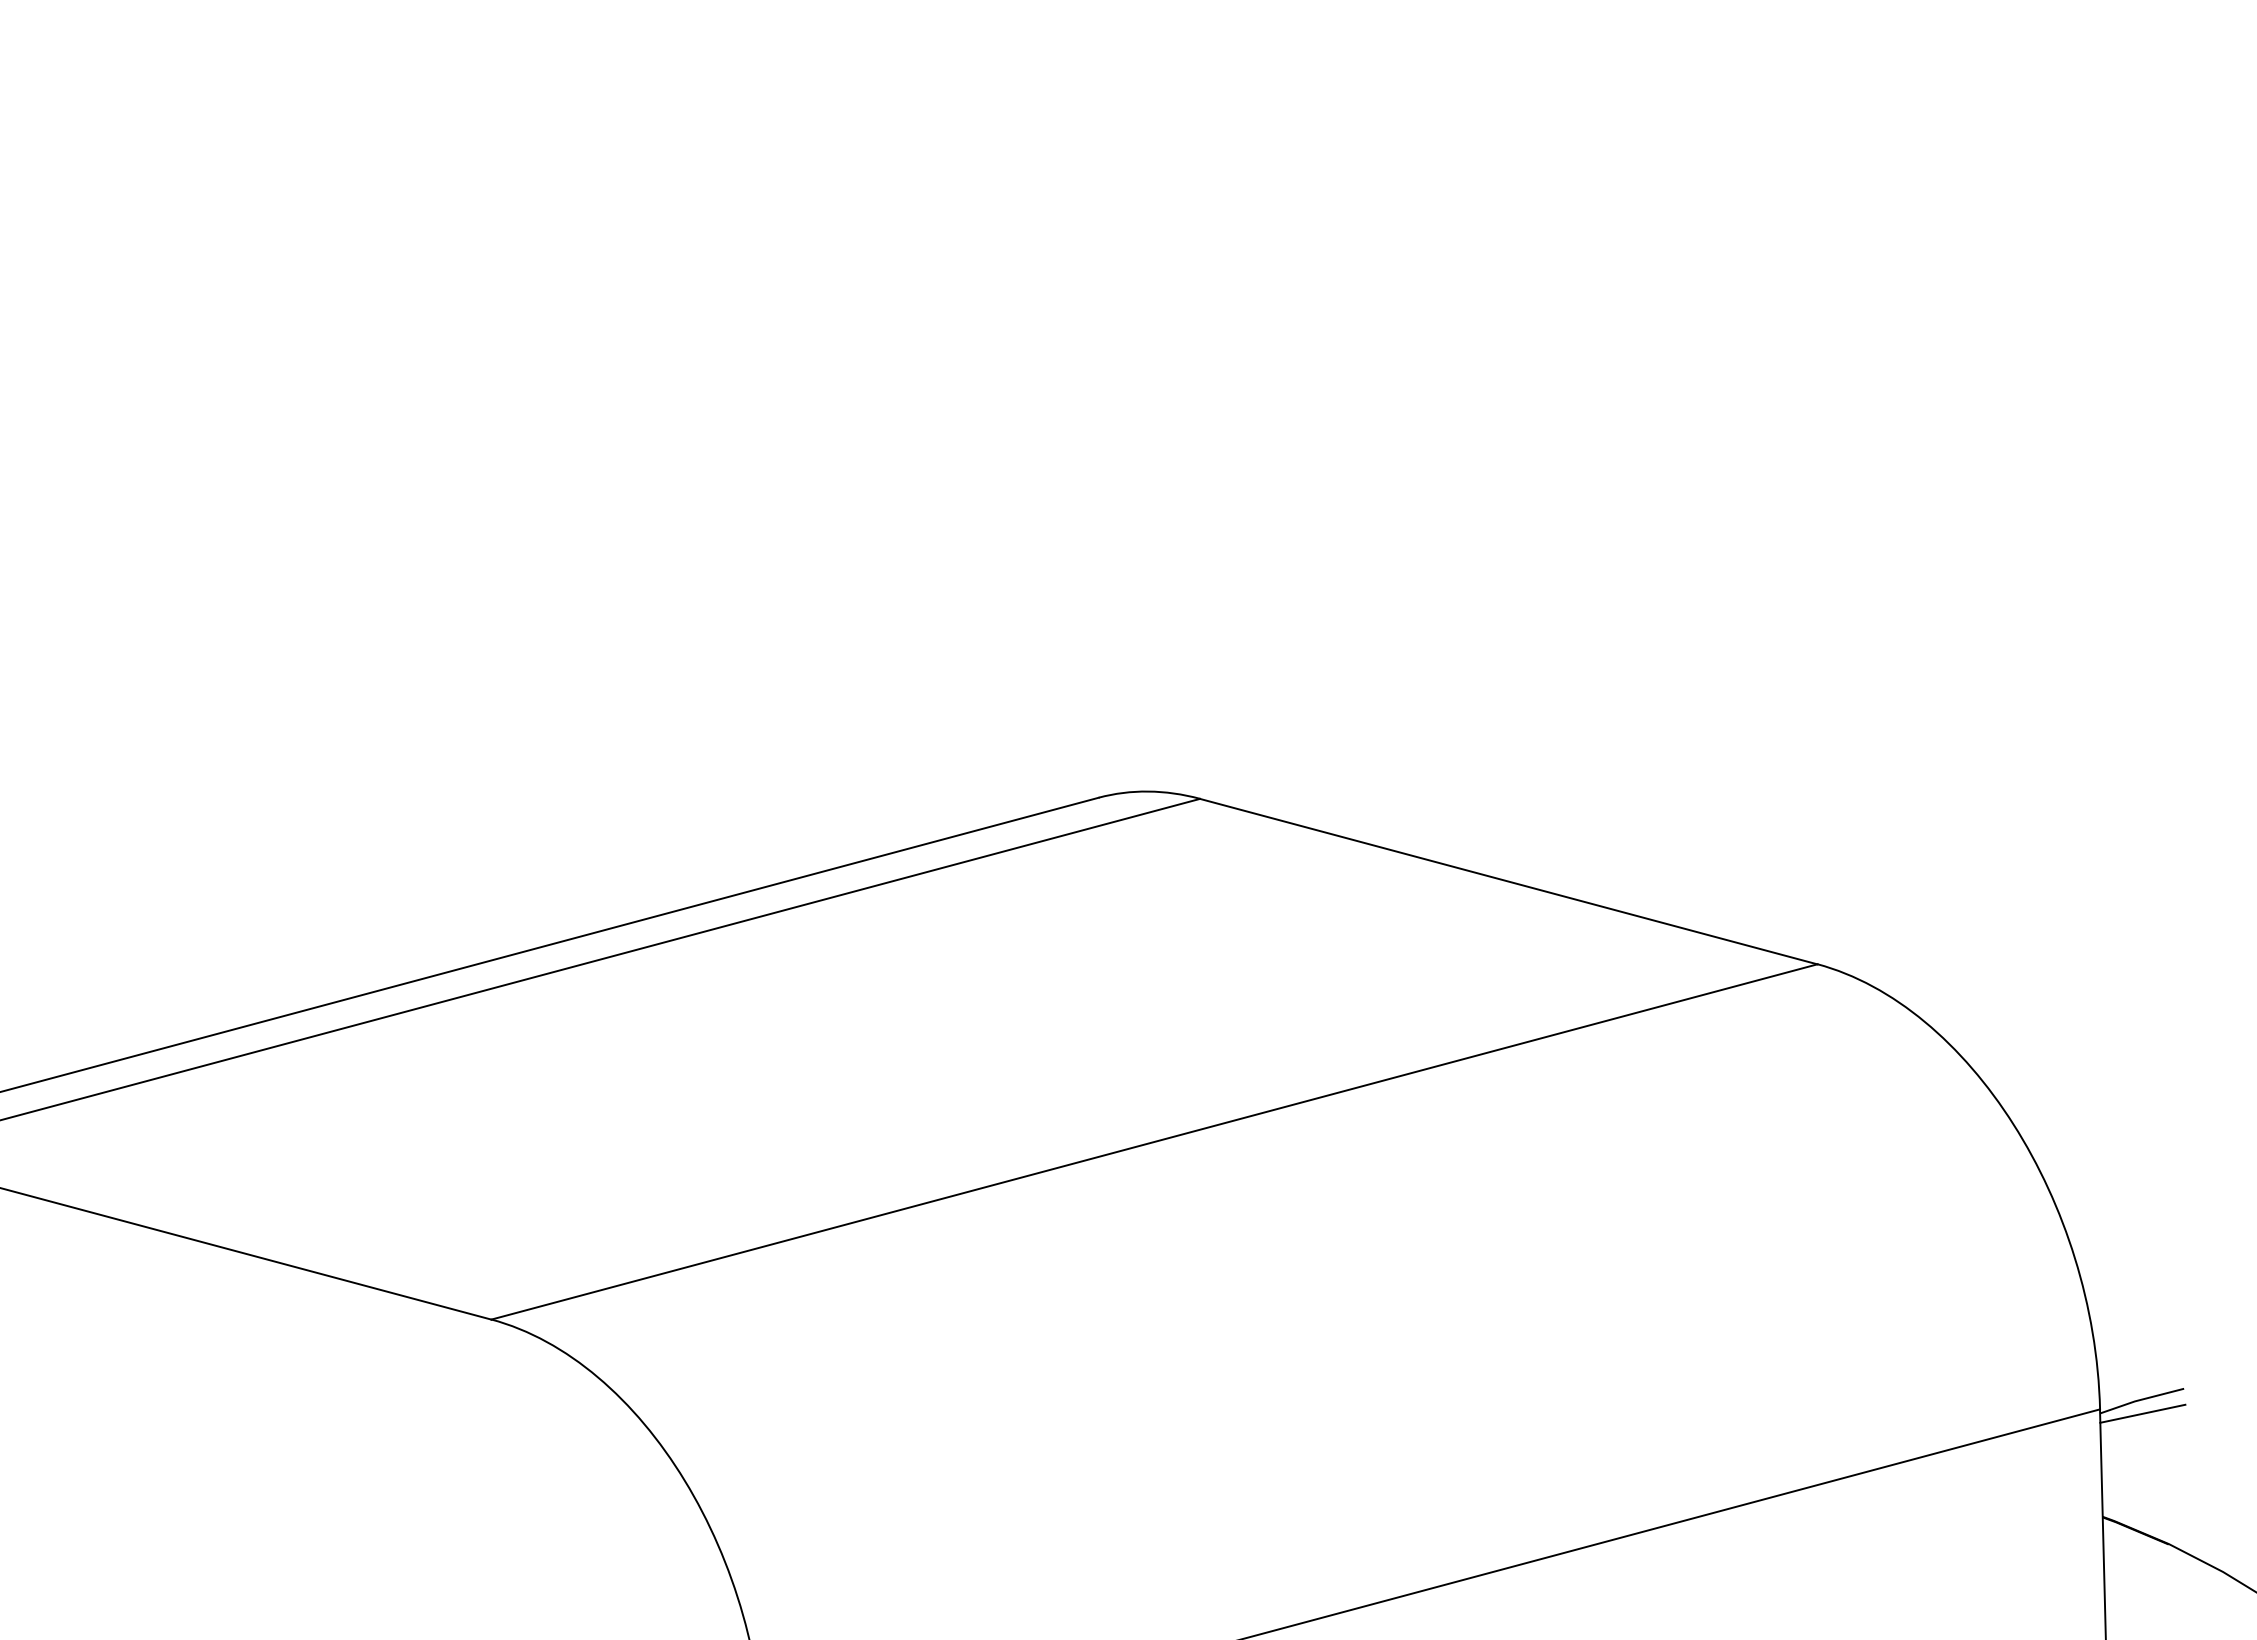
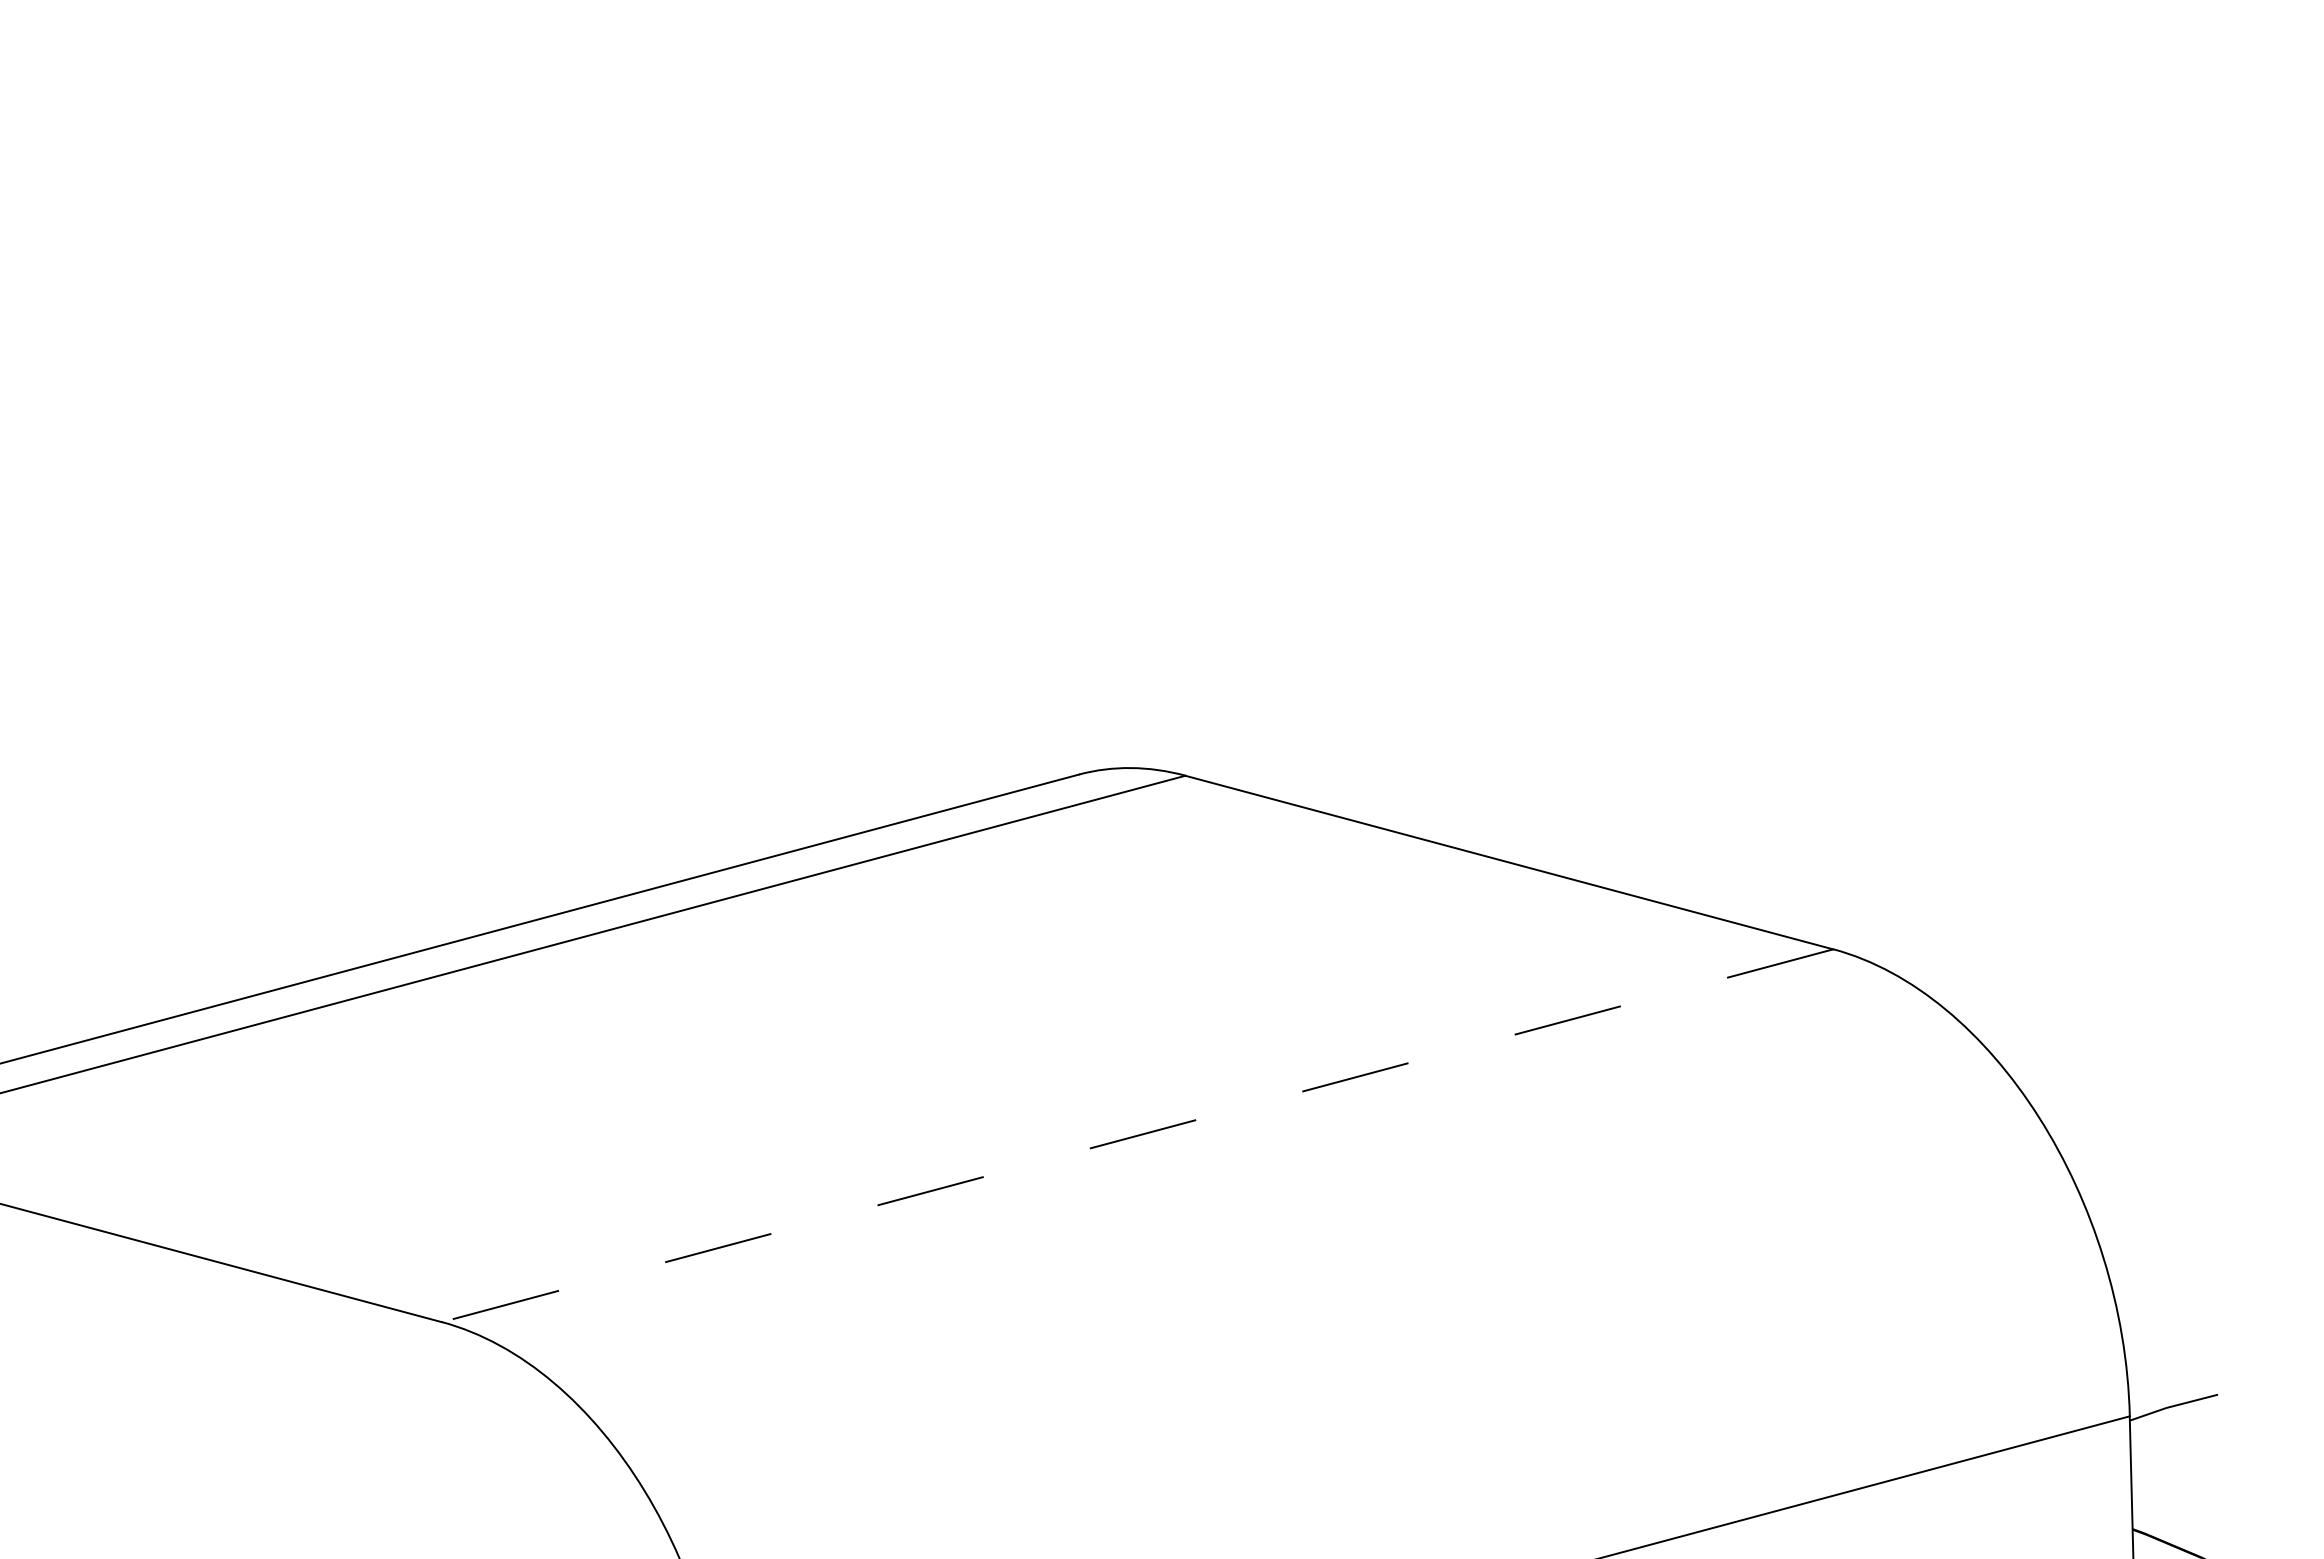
line: (1153, 1142) -> (1136, 1136), solid -> dashed
line: (2142, 1413) -> (2174, 1420), removed

